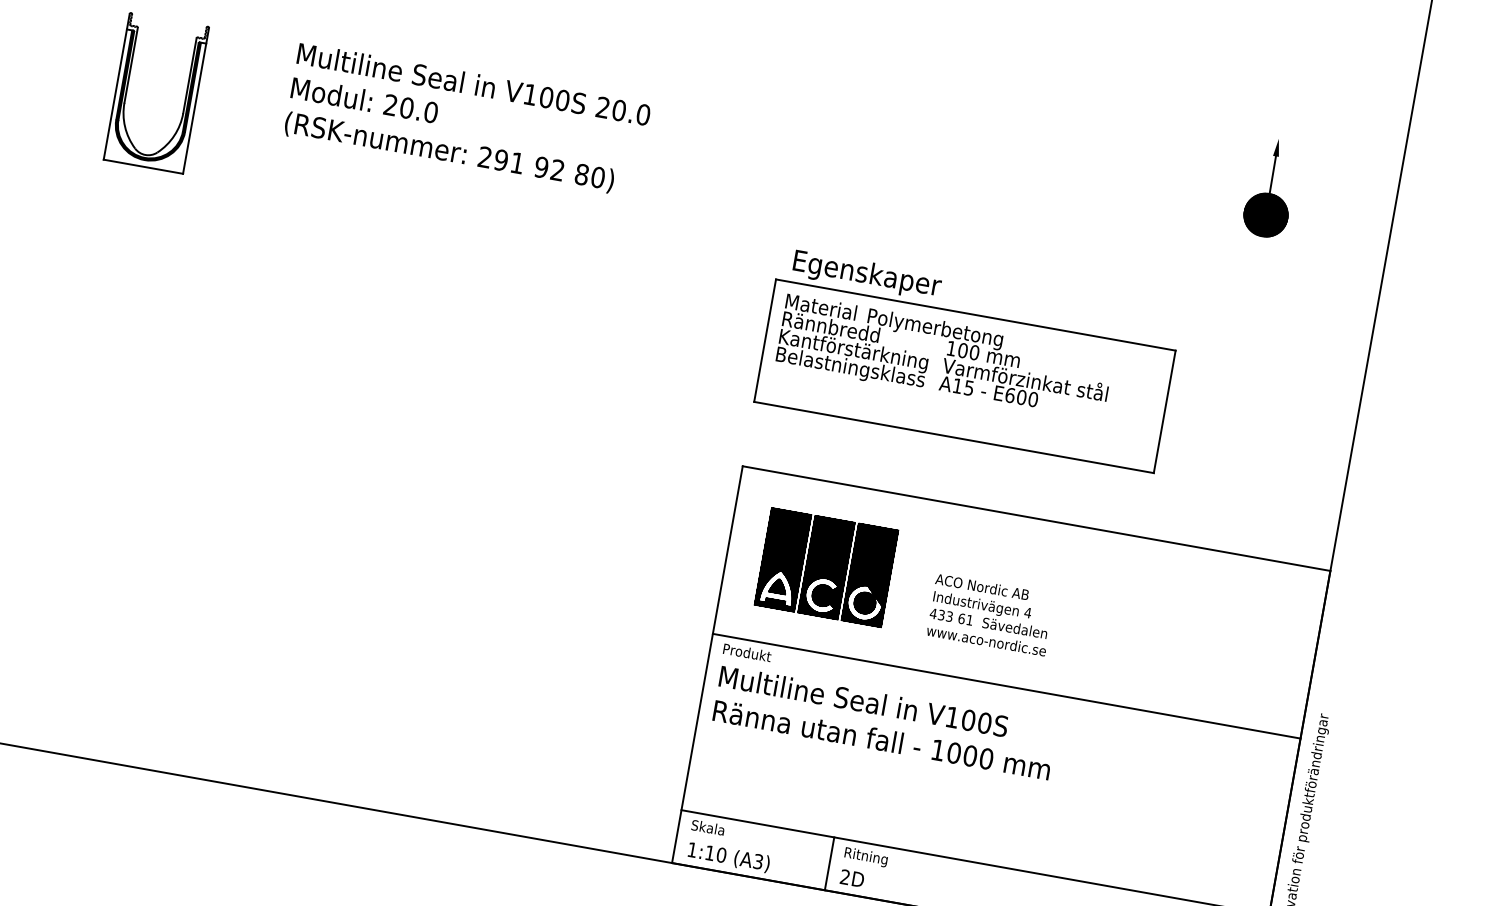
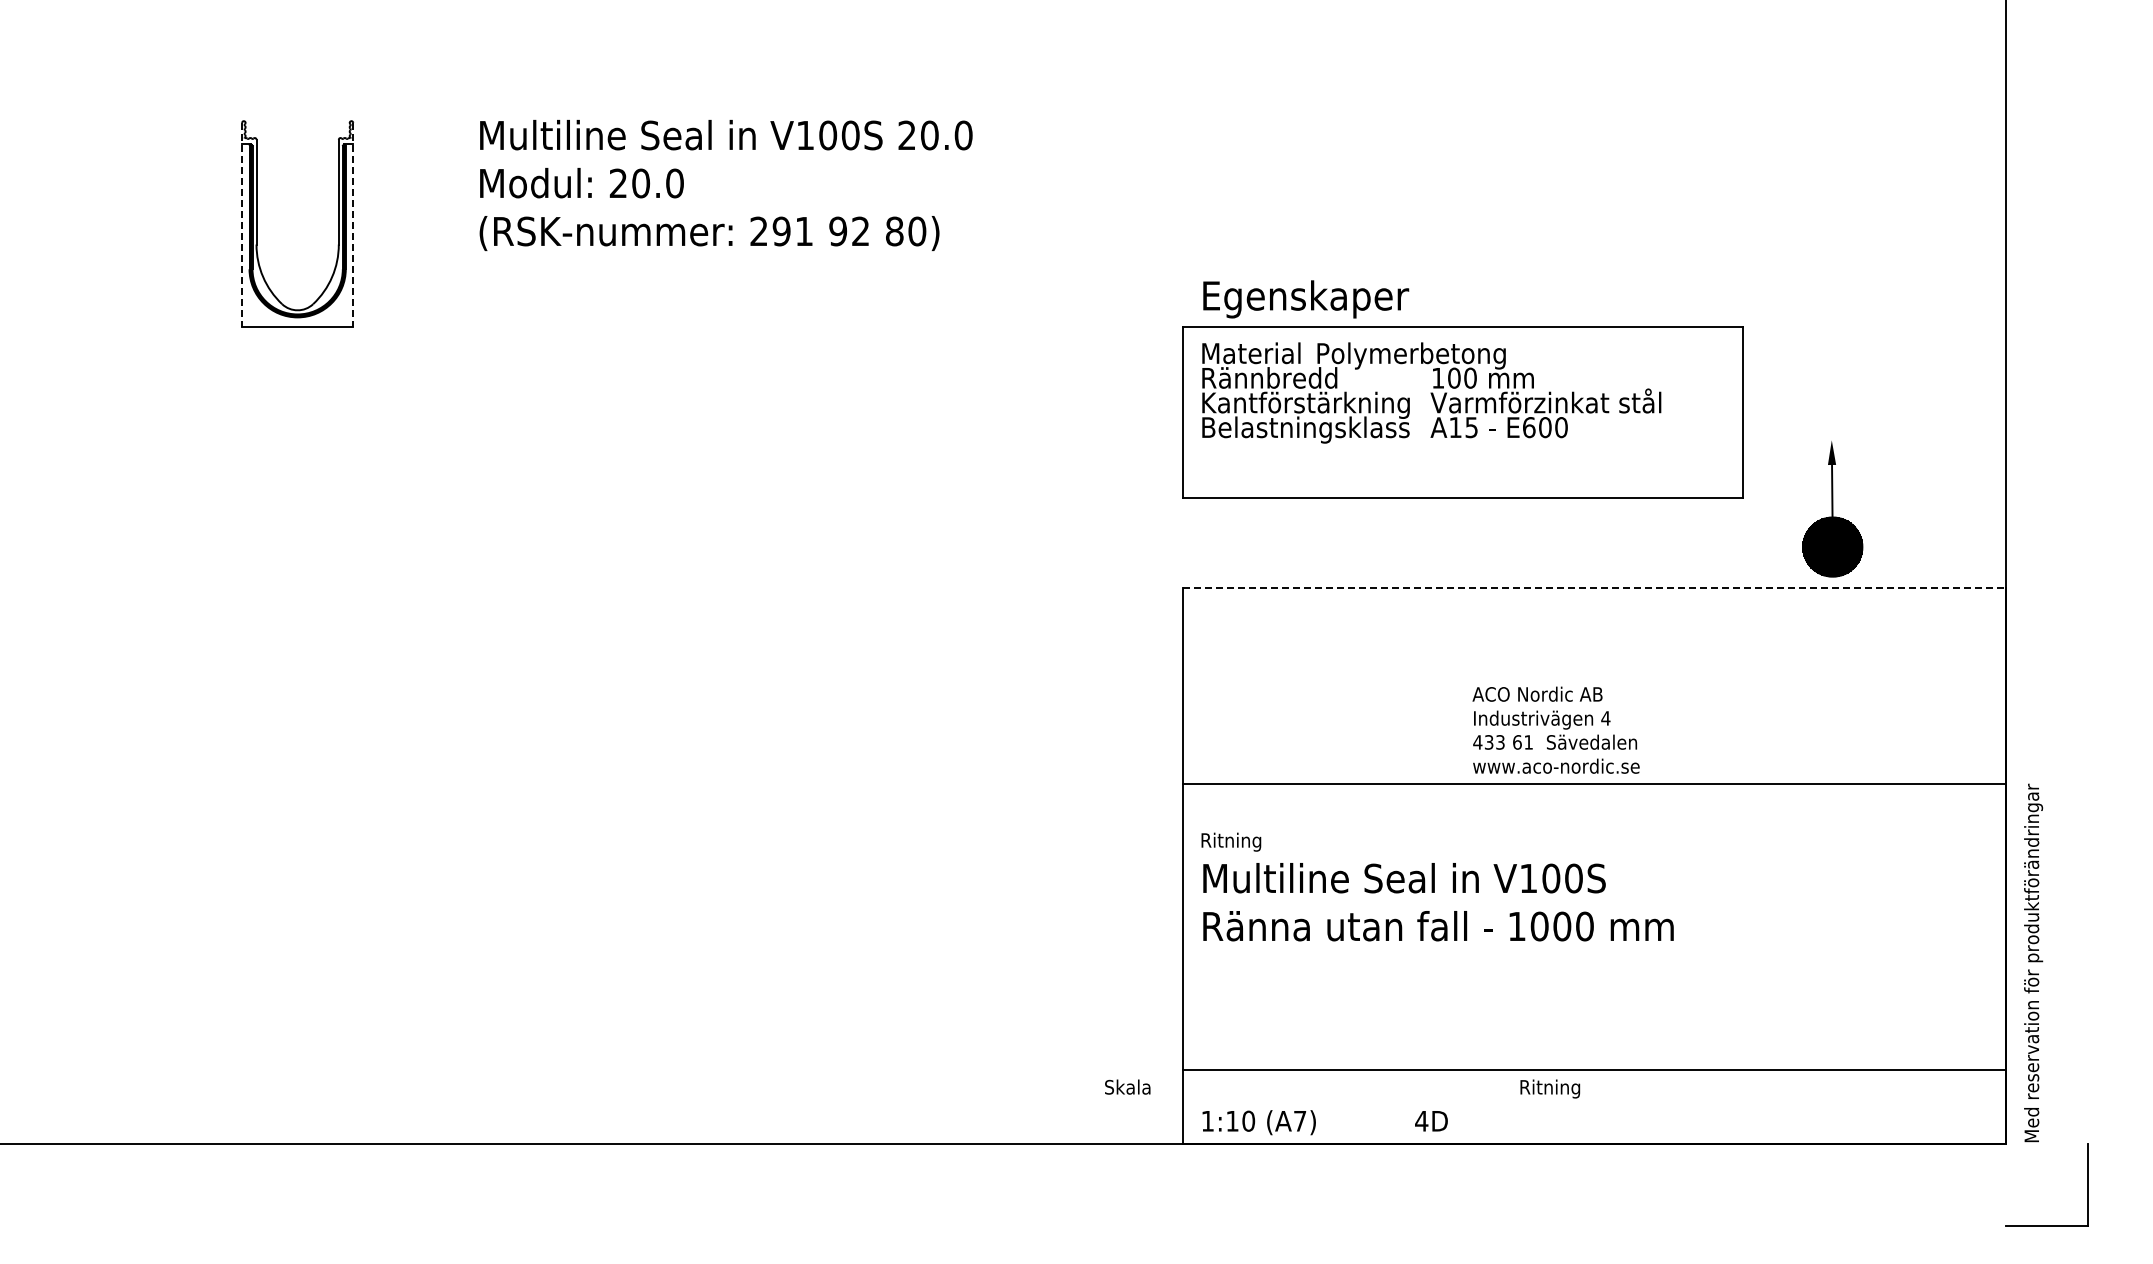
line: (117, 86) -> (242, 224), solid -> dashed
line: (196, 100) -> (353, 224), solid -> dashed
part: (1270, 188) -> (1832, 509), moved
line: (1037, 518) -> (1595, 588), solid -> dashed
part: (826, 567) -> (1321, 705), removed
text: (747, 653) -> (1235, 841), Produkt -> Ritning
line: (1006, 686) -> (1594, 784), moved
text: (708, 827) -> (1127, 1086), moved
text: (866, 856) -> (1550, 1088), moved
text: (758, 861) -> (1300, 1120), (A3) -> (A7)
line: (829, 863) -> (1397, 1106), removed
text: (845, 876) -> (1421, 1120), 2D -> 4D

